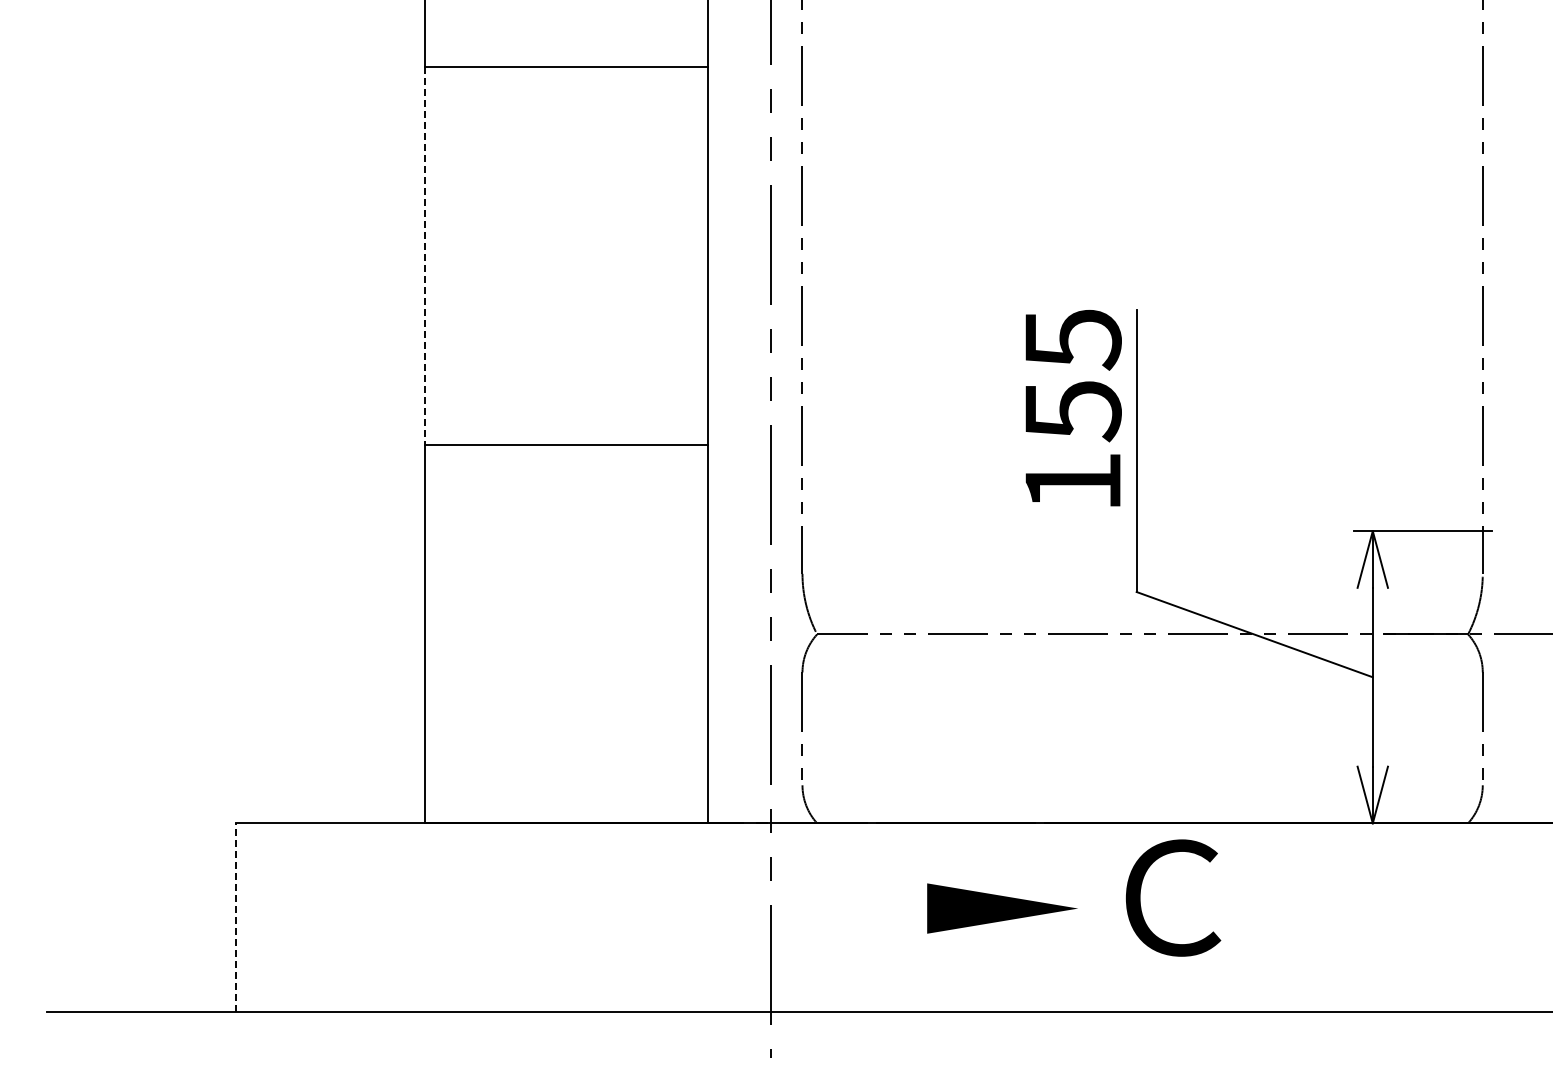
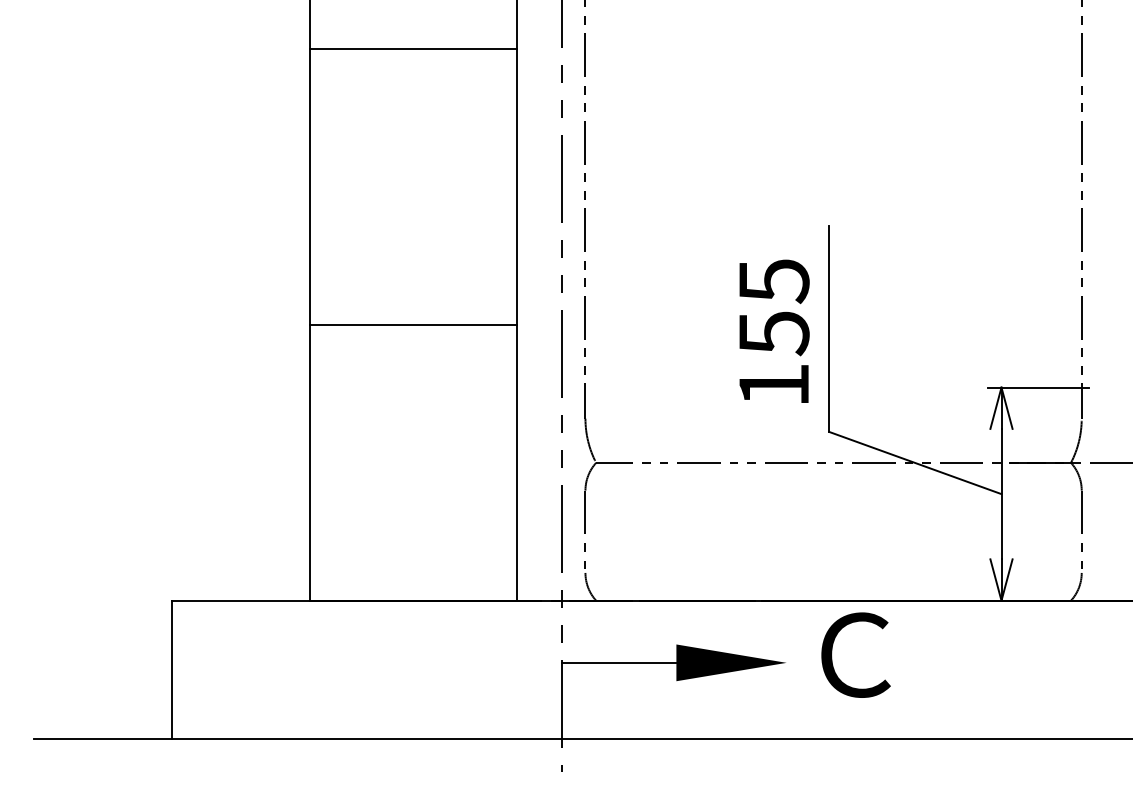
line: (424, 256) -> (309, 187), dashed -> solid
text: (1073, 408) -> (774, 331), moved
line: (848, 908) -> (619, 662), added
line: (235, 917) -> (171, 669), dashed -> solid

